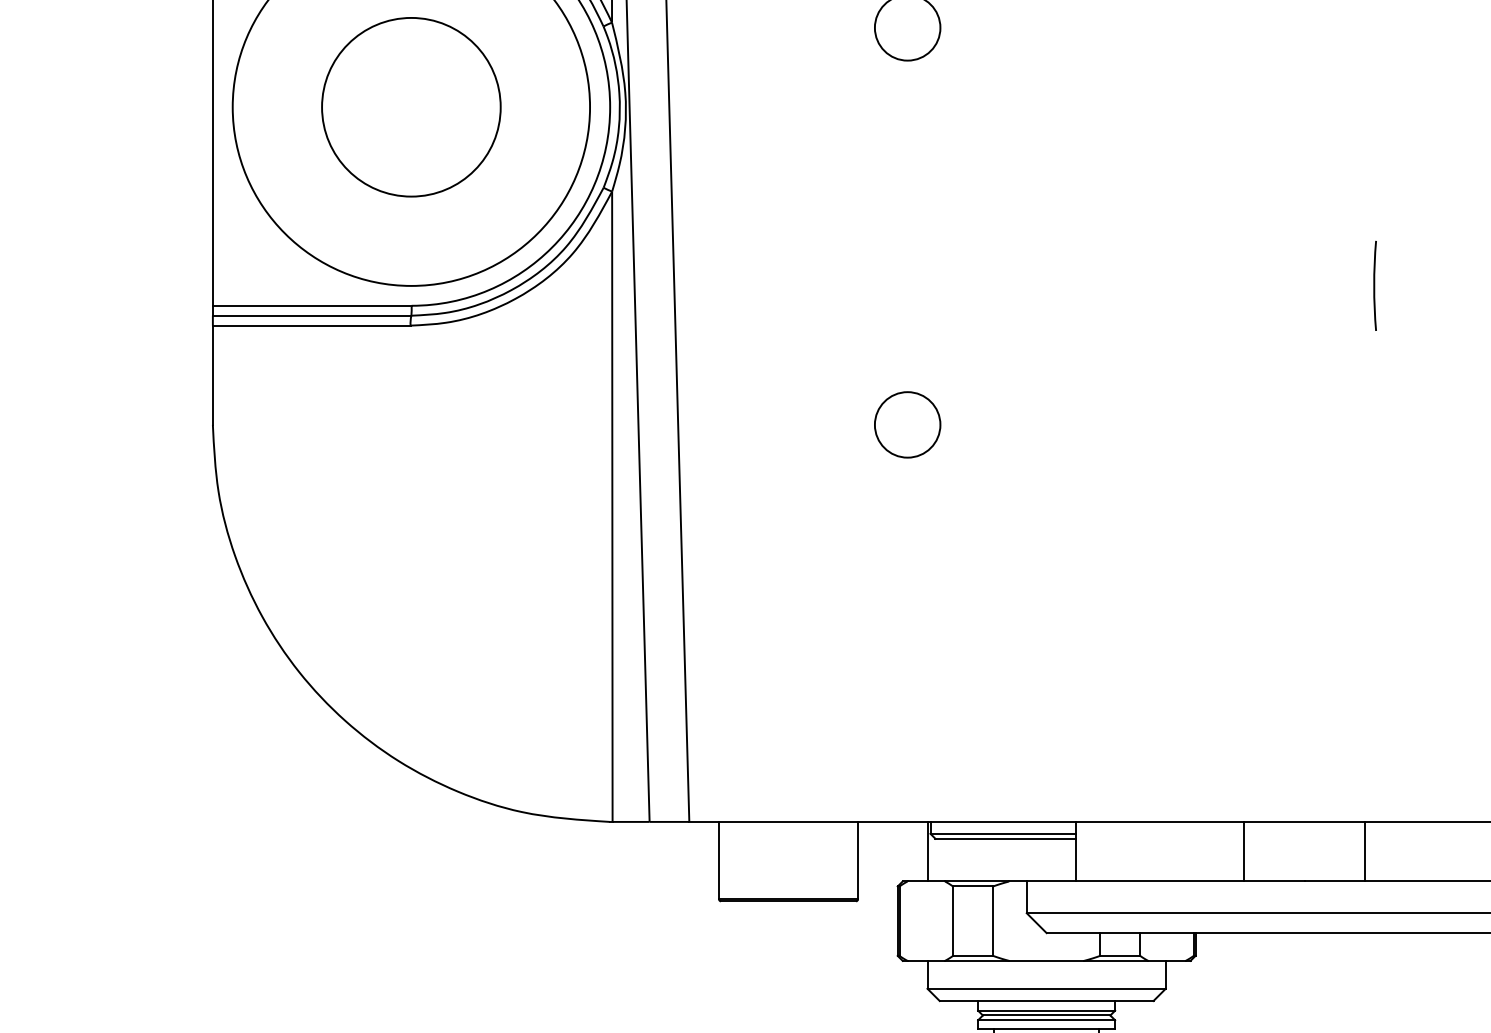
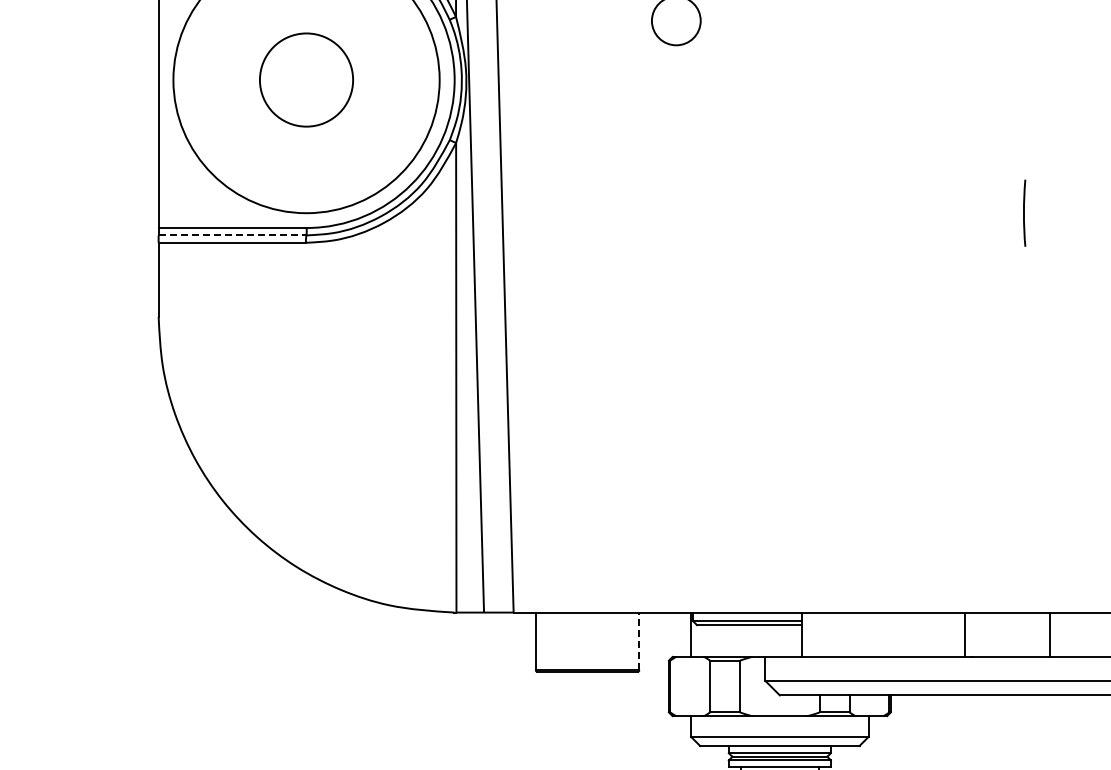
circle: (411, 106) -> (306, 79), size x0.7
line: (312, 315) -> (232, 235), solid -> dashed
circle: (907, 424) -> (676, 316), removed
line: (1243, 851) -> (964, 634), moved
line: (1365, 851) -> (1050, 634), moved
line: (858, 860) -> (639, 641), solid -> dashed

